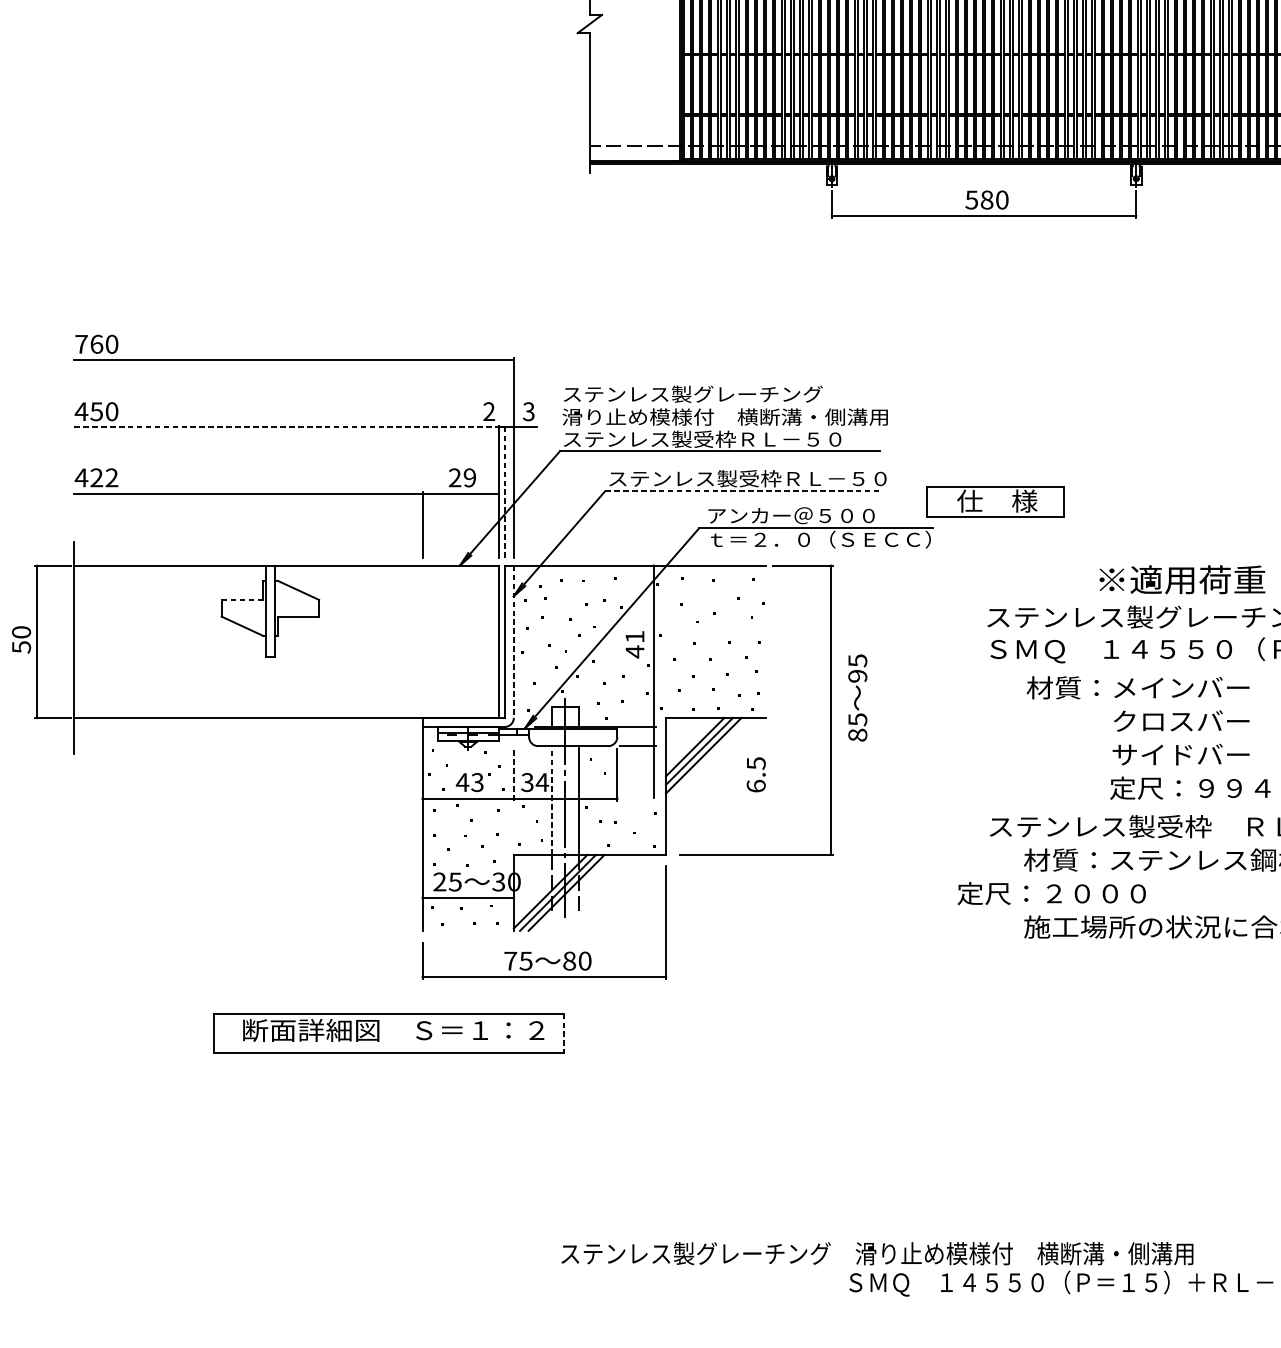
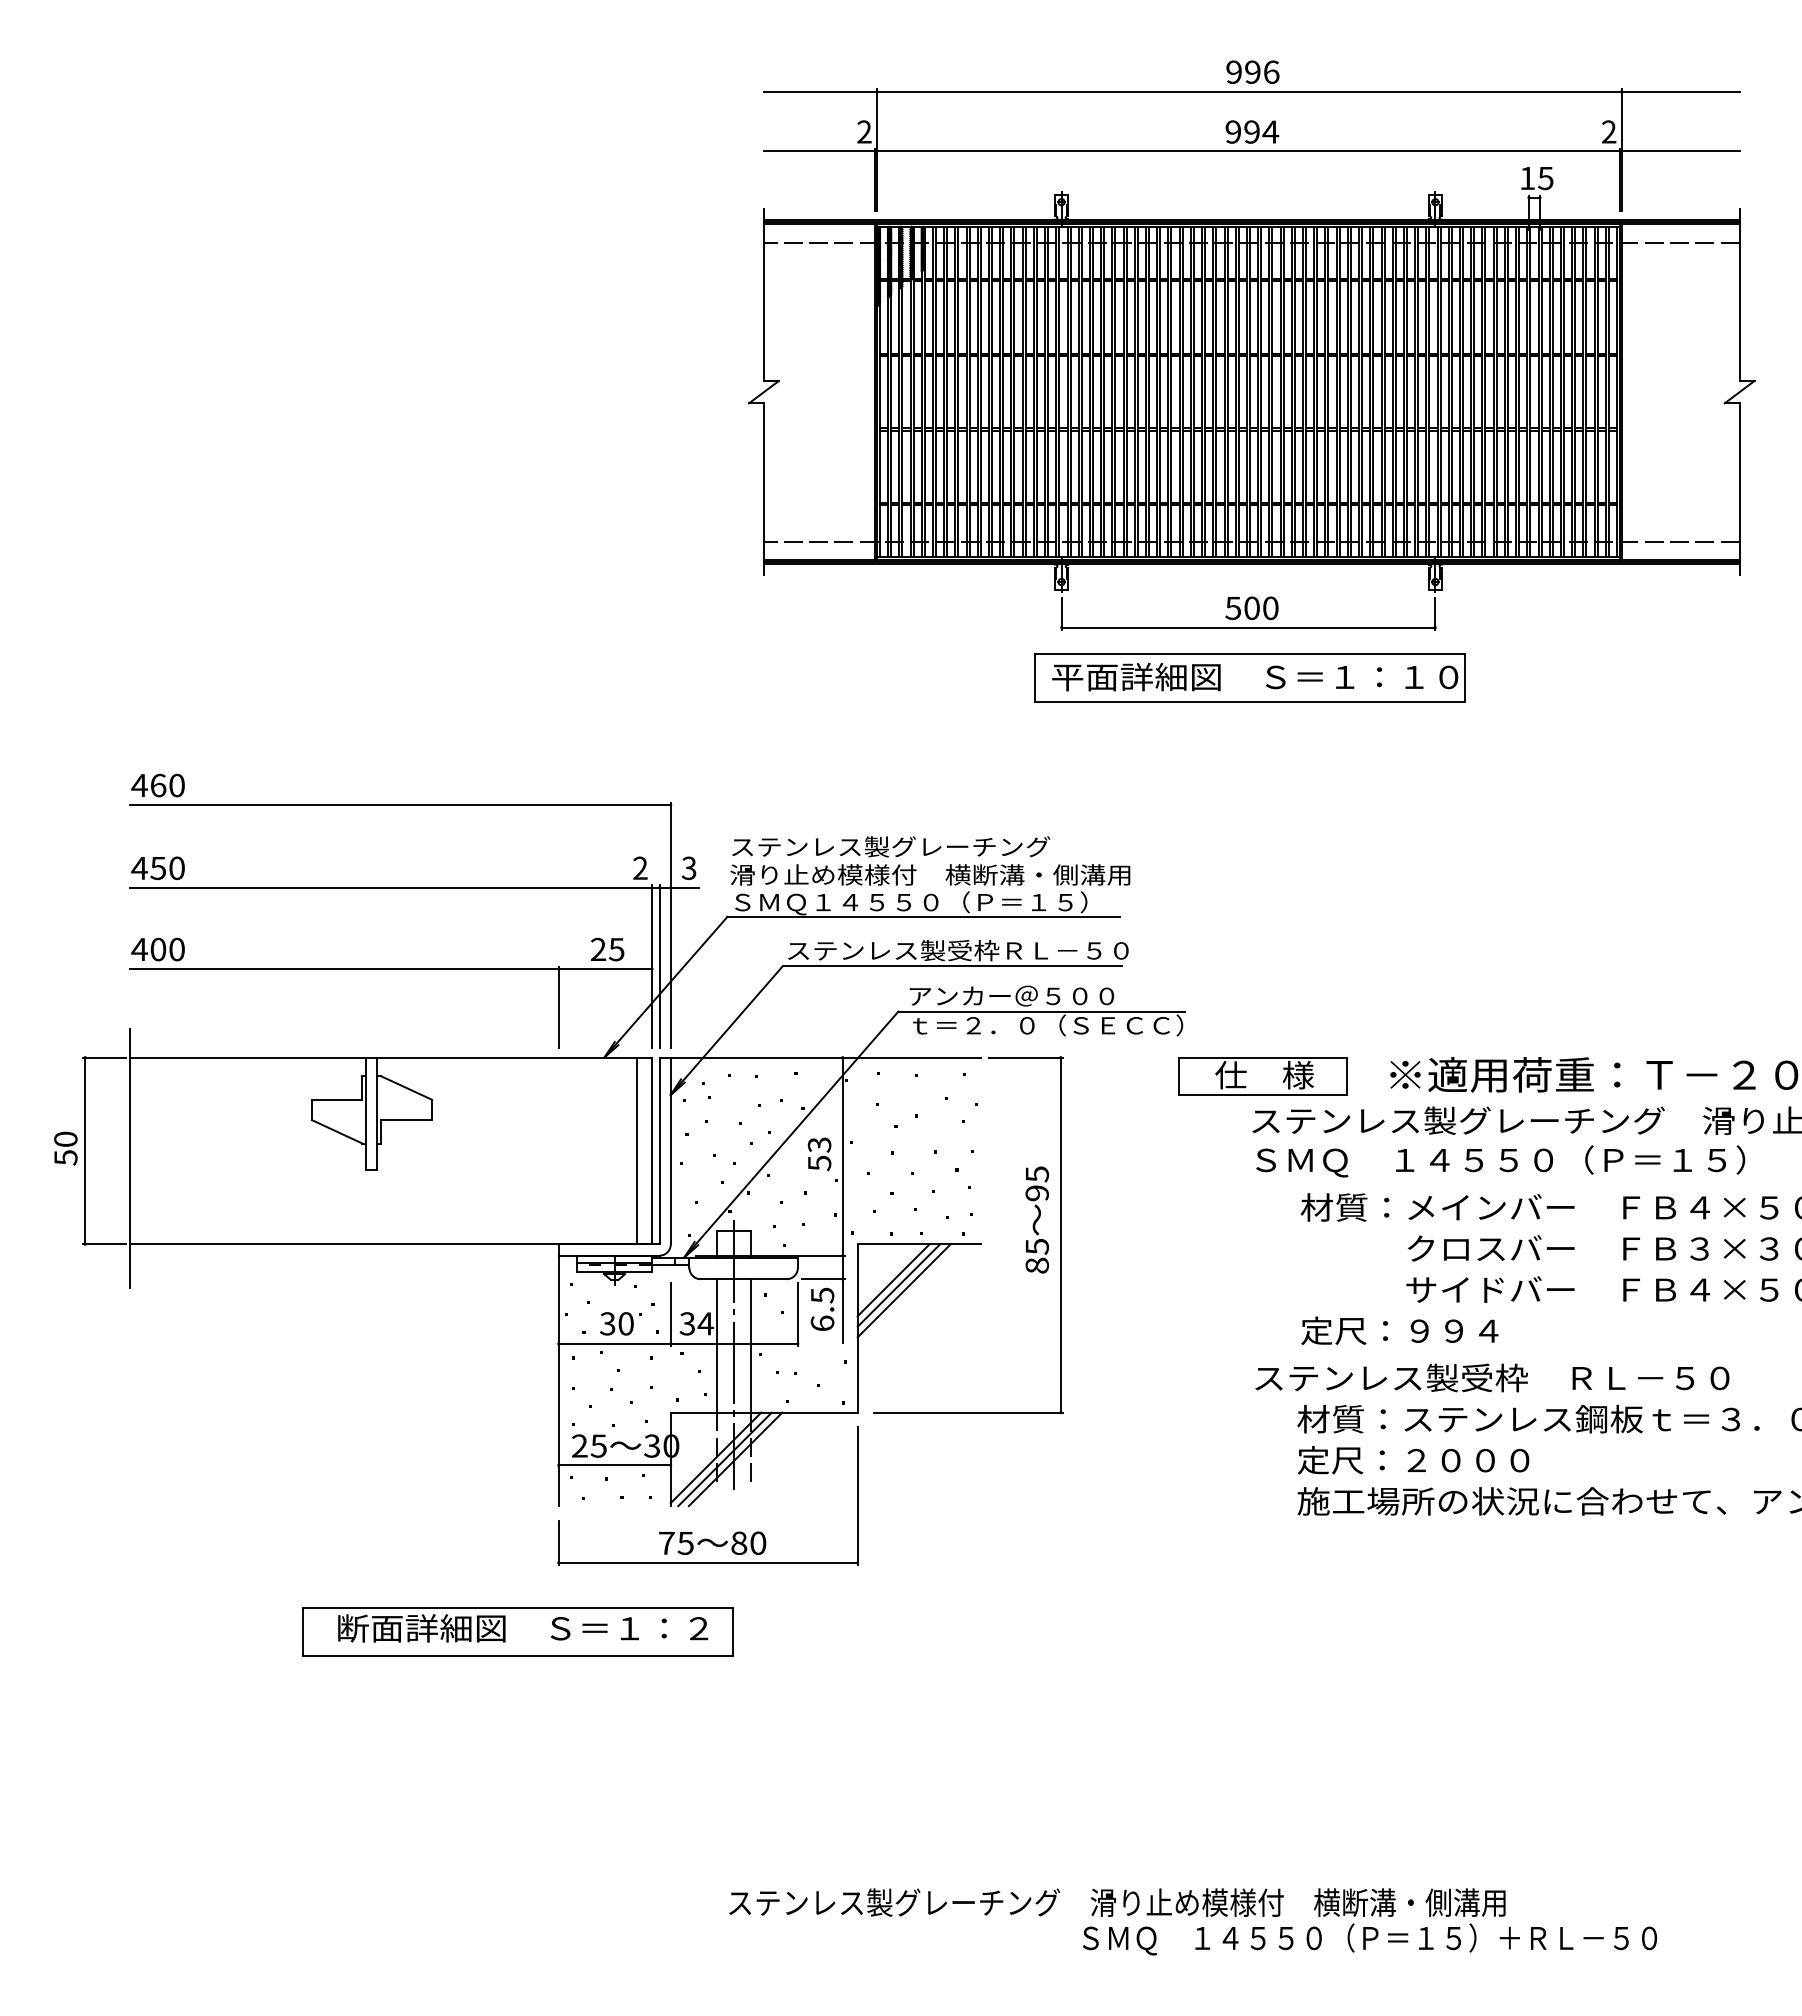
text: (986, 200) -> (1251, 608), 580 -> 500
part: (984, 256) -> (1249, 677), added
text: (81, 344) -> (139, 785), 760 -> 460
line: (286, 427) -> (391, 887), dashed -> solid
text: (708, 440) -> (909, 903), ステンレス製受枠ＲＬ－５０ -> ＳＭＱ１４５５０（Ｐ＝１５）
text: (104, 477) -> (167, 949), 422 -> 400
text: (469, 477) -> (616, 949), 29 -> 25
line: (504, 491) -> (659, 966), dashed -> solid
line: (743, 491) -> (952, 966), dashed -> solid
part: (995, 502) -> (1262, 1076), moved
line: (242, 599) -> (337, 1099), dashed -> solid
line: (486, 641) -> (637, 1150), added
line: (513, 642) -> (670, 1151), dashed -> solid
text: (634, 644) -> (819, 1154), 41 -> 53
text: (857, 697) -> (1036, 1219), moved
line: (513, 774) -> (670, 1314), dashed -> solid
text: (756, 774) -> (822, 1308), moved
text: (469, 782) -> (616, 1323), 43 -> 30
text: (1190, 787) -> (1399, 1330), moved
line: (551, 800) -> (717, 1345), dashed -> solid
text: (1051, 893) -> (1413, 1460), moved
line: (564, 1033) -> (732, 1632), dashed -> solid

